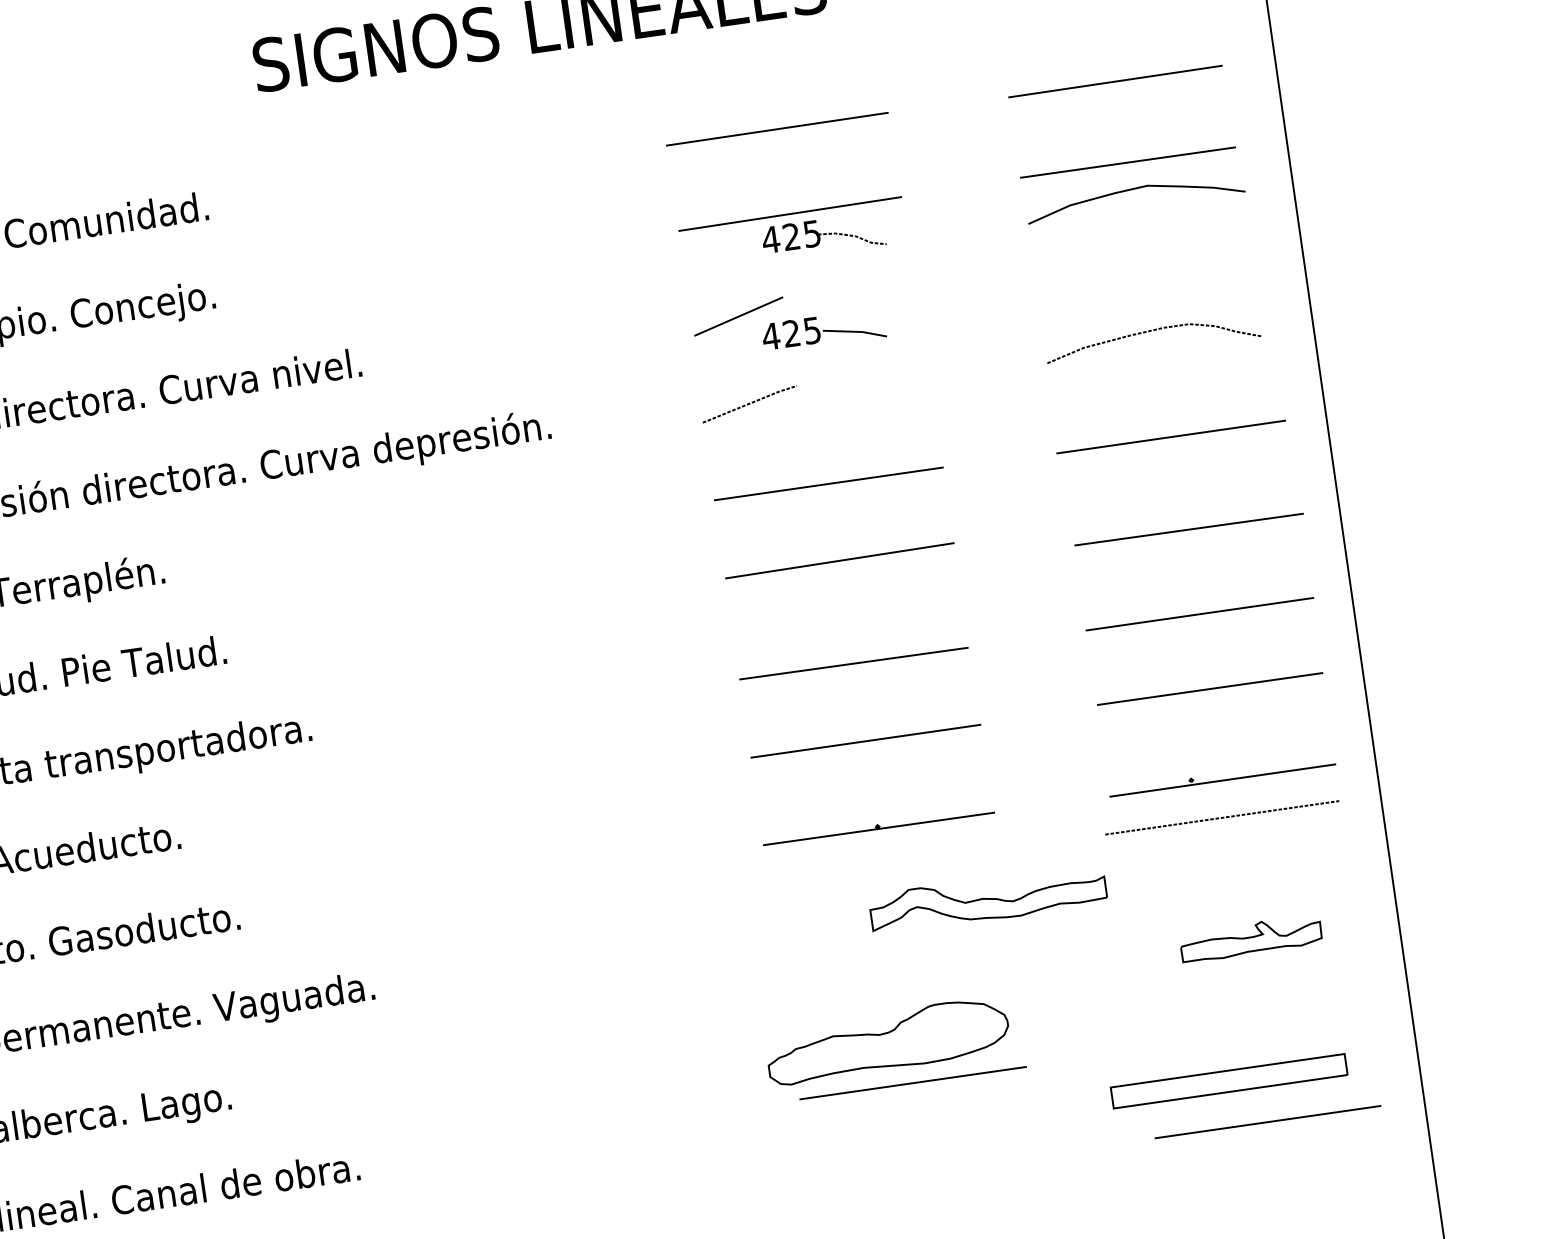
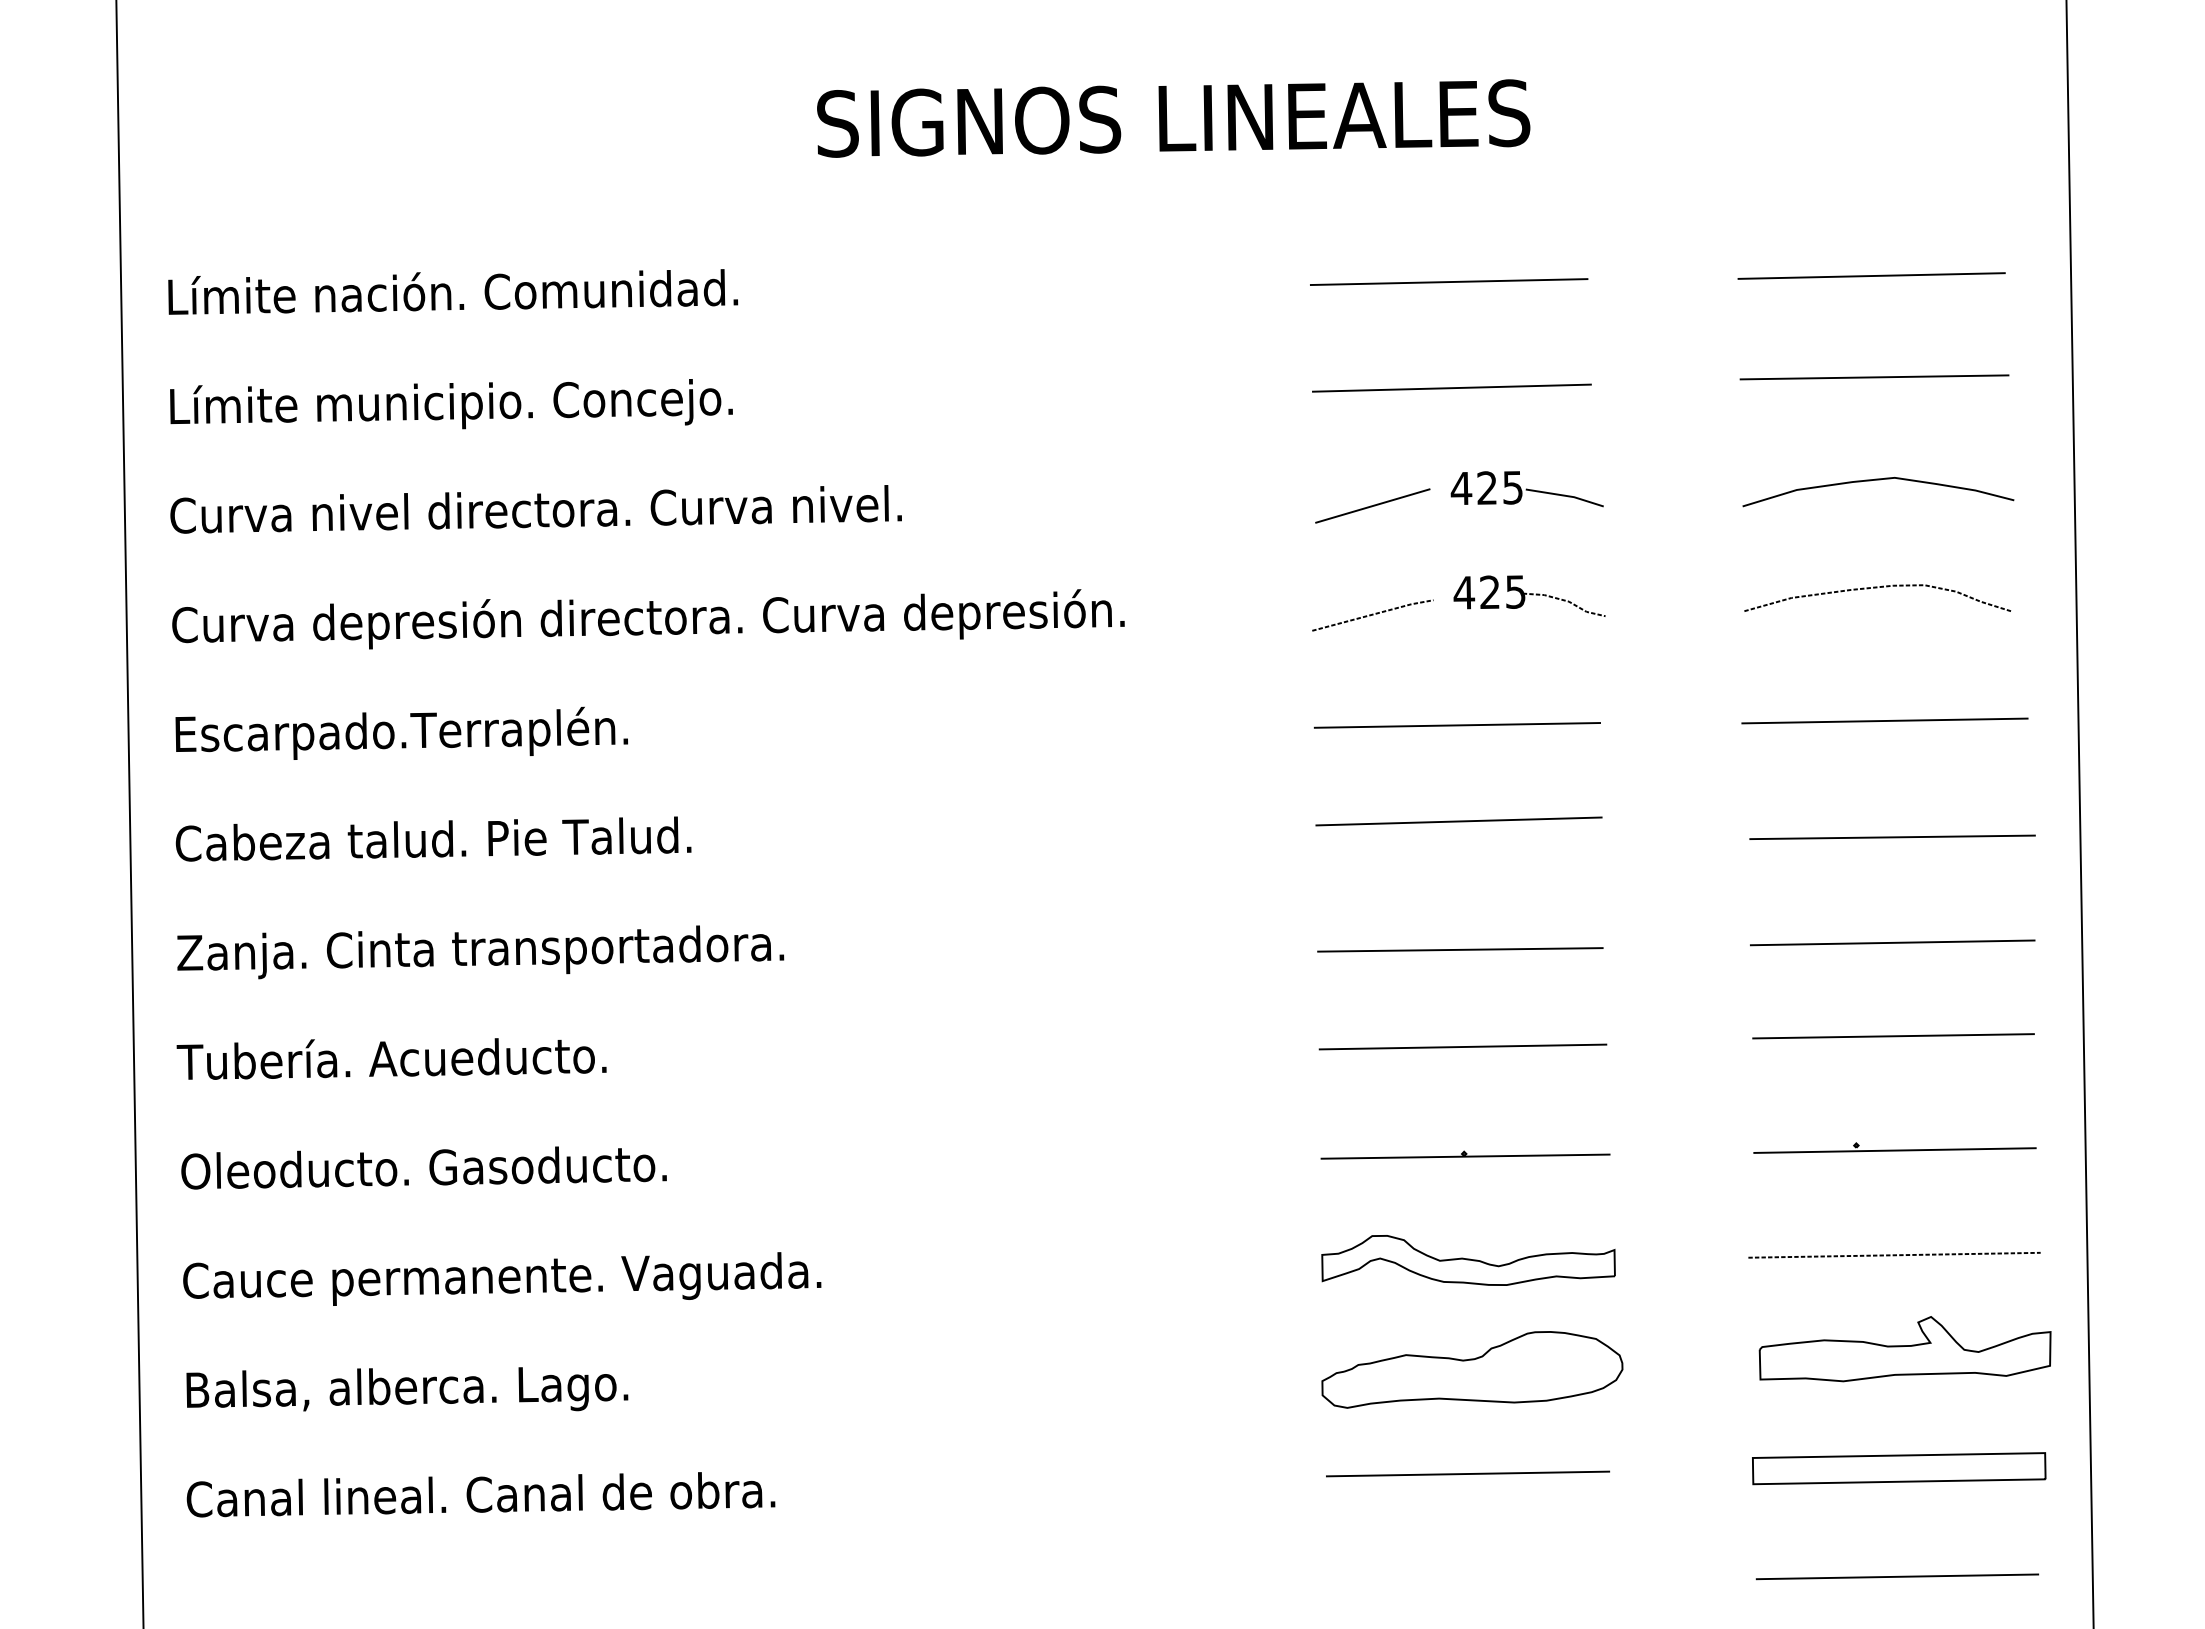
curve: (1134, 189) -> (1878, 480), moved
part: (823, 235) -> (1529, 595), moved
part: (823, 330) -> (1526, 489), moved
line: (1222, 818) -> (1894, 1255), moved
part: (988, 899) -> (1468, 1260), moved
part: (1250, 939) -> (1904, 1349), size x1.67
part: (887, 1041) -> (1472, 1369), moved
part: (1229, 1081) -> (1899, 1468), moved

